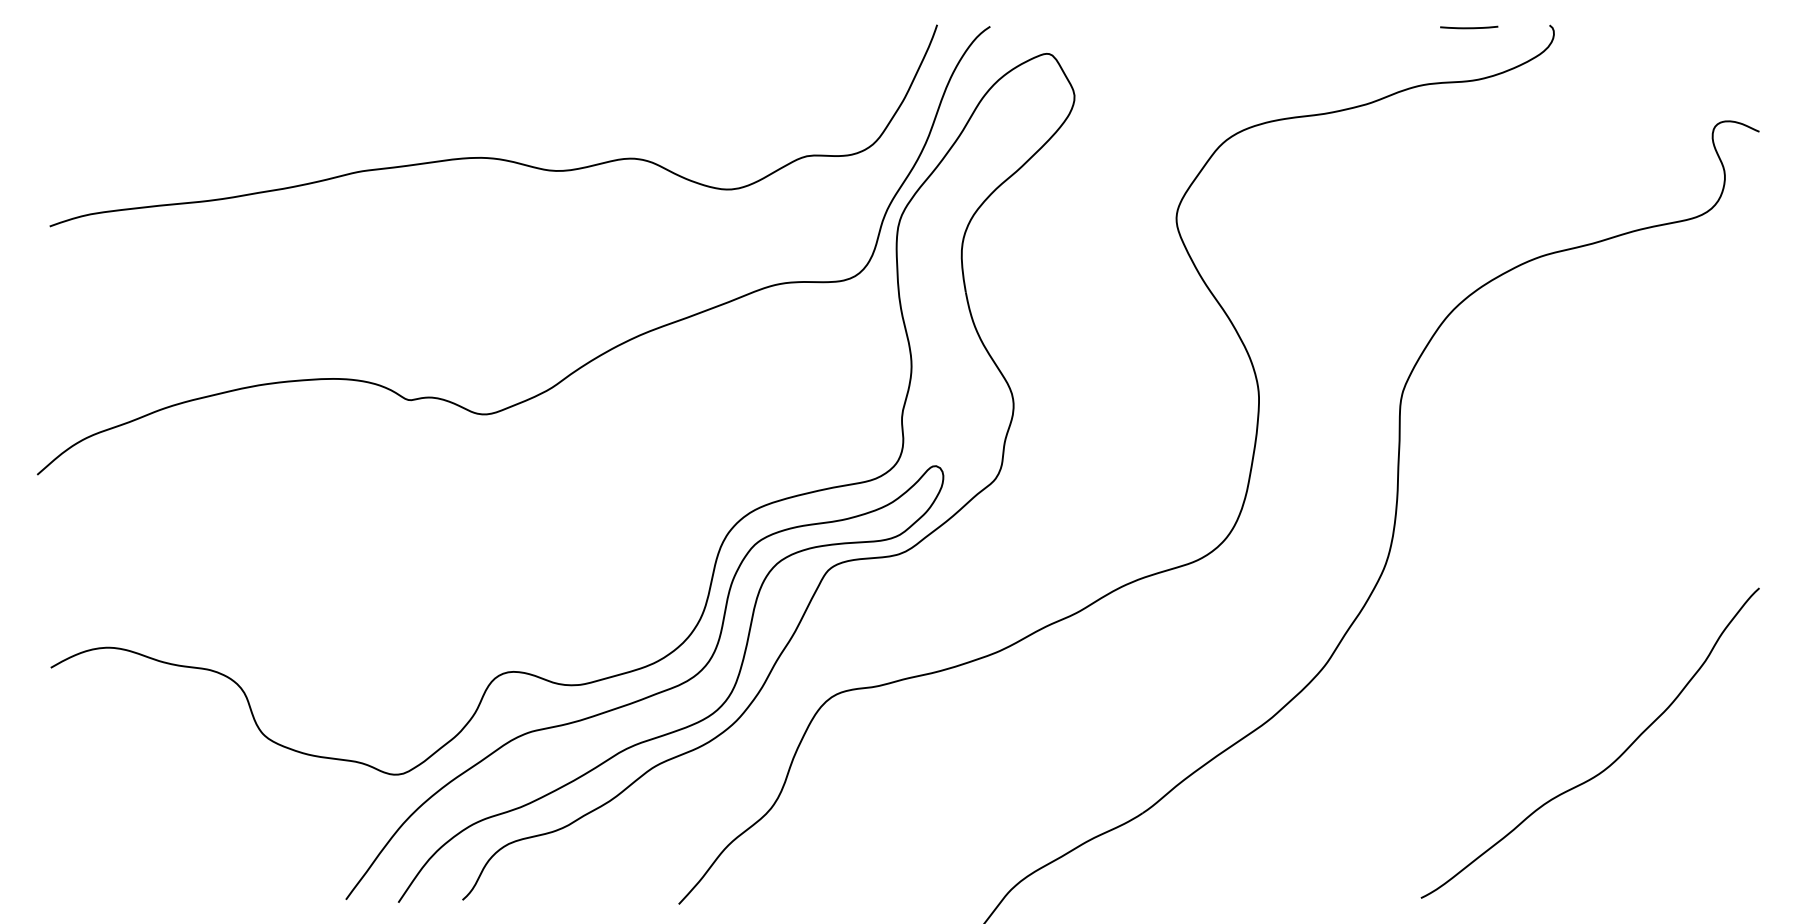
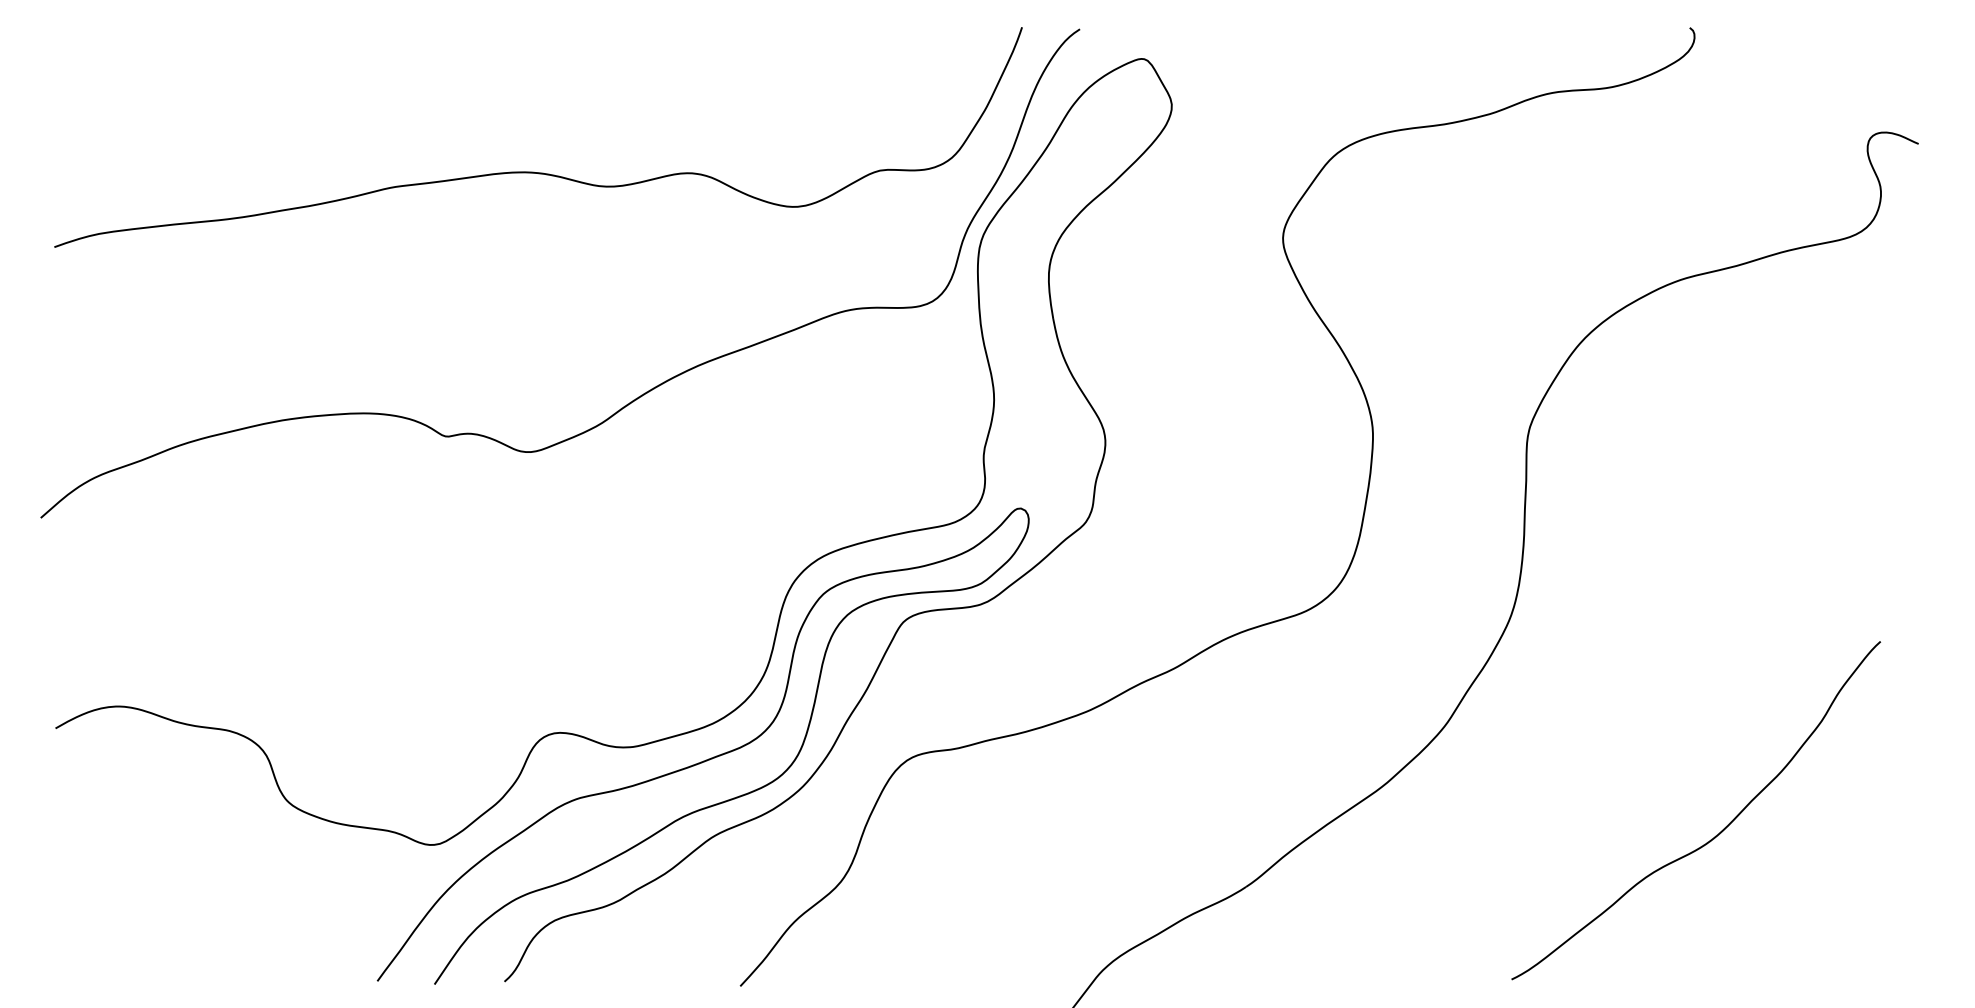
line: (1468, 27) -> (1601, 30), removed
curve: (1607, 766) -> (1715, 835), moved

